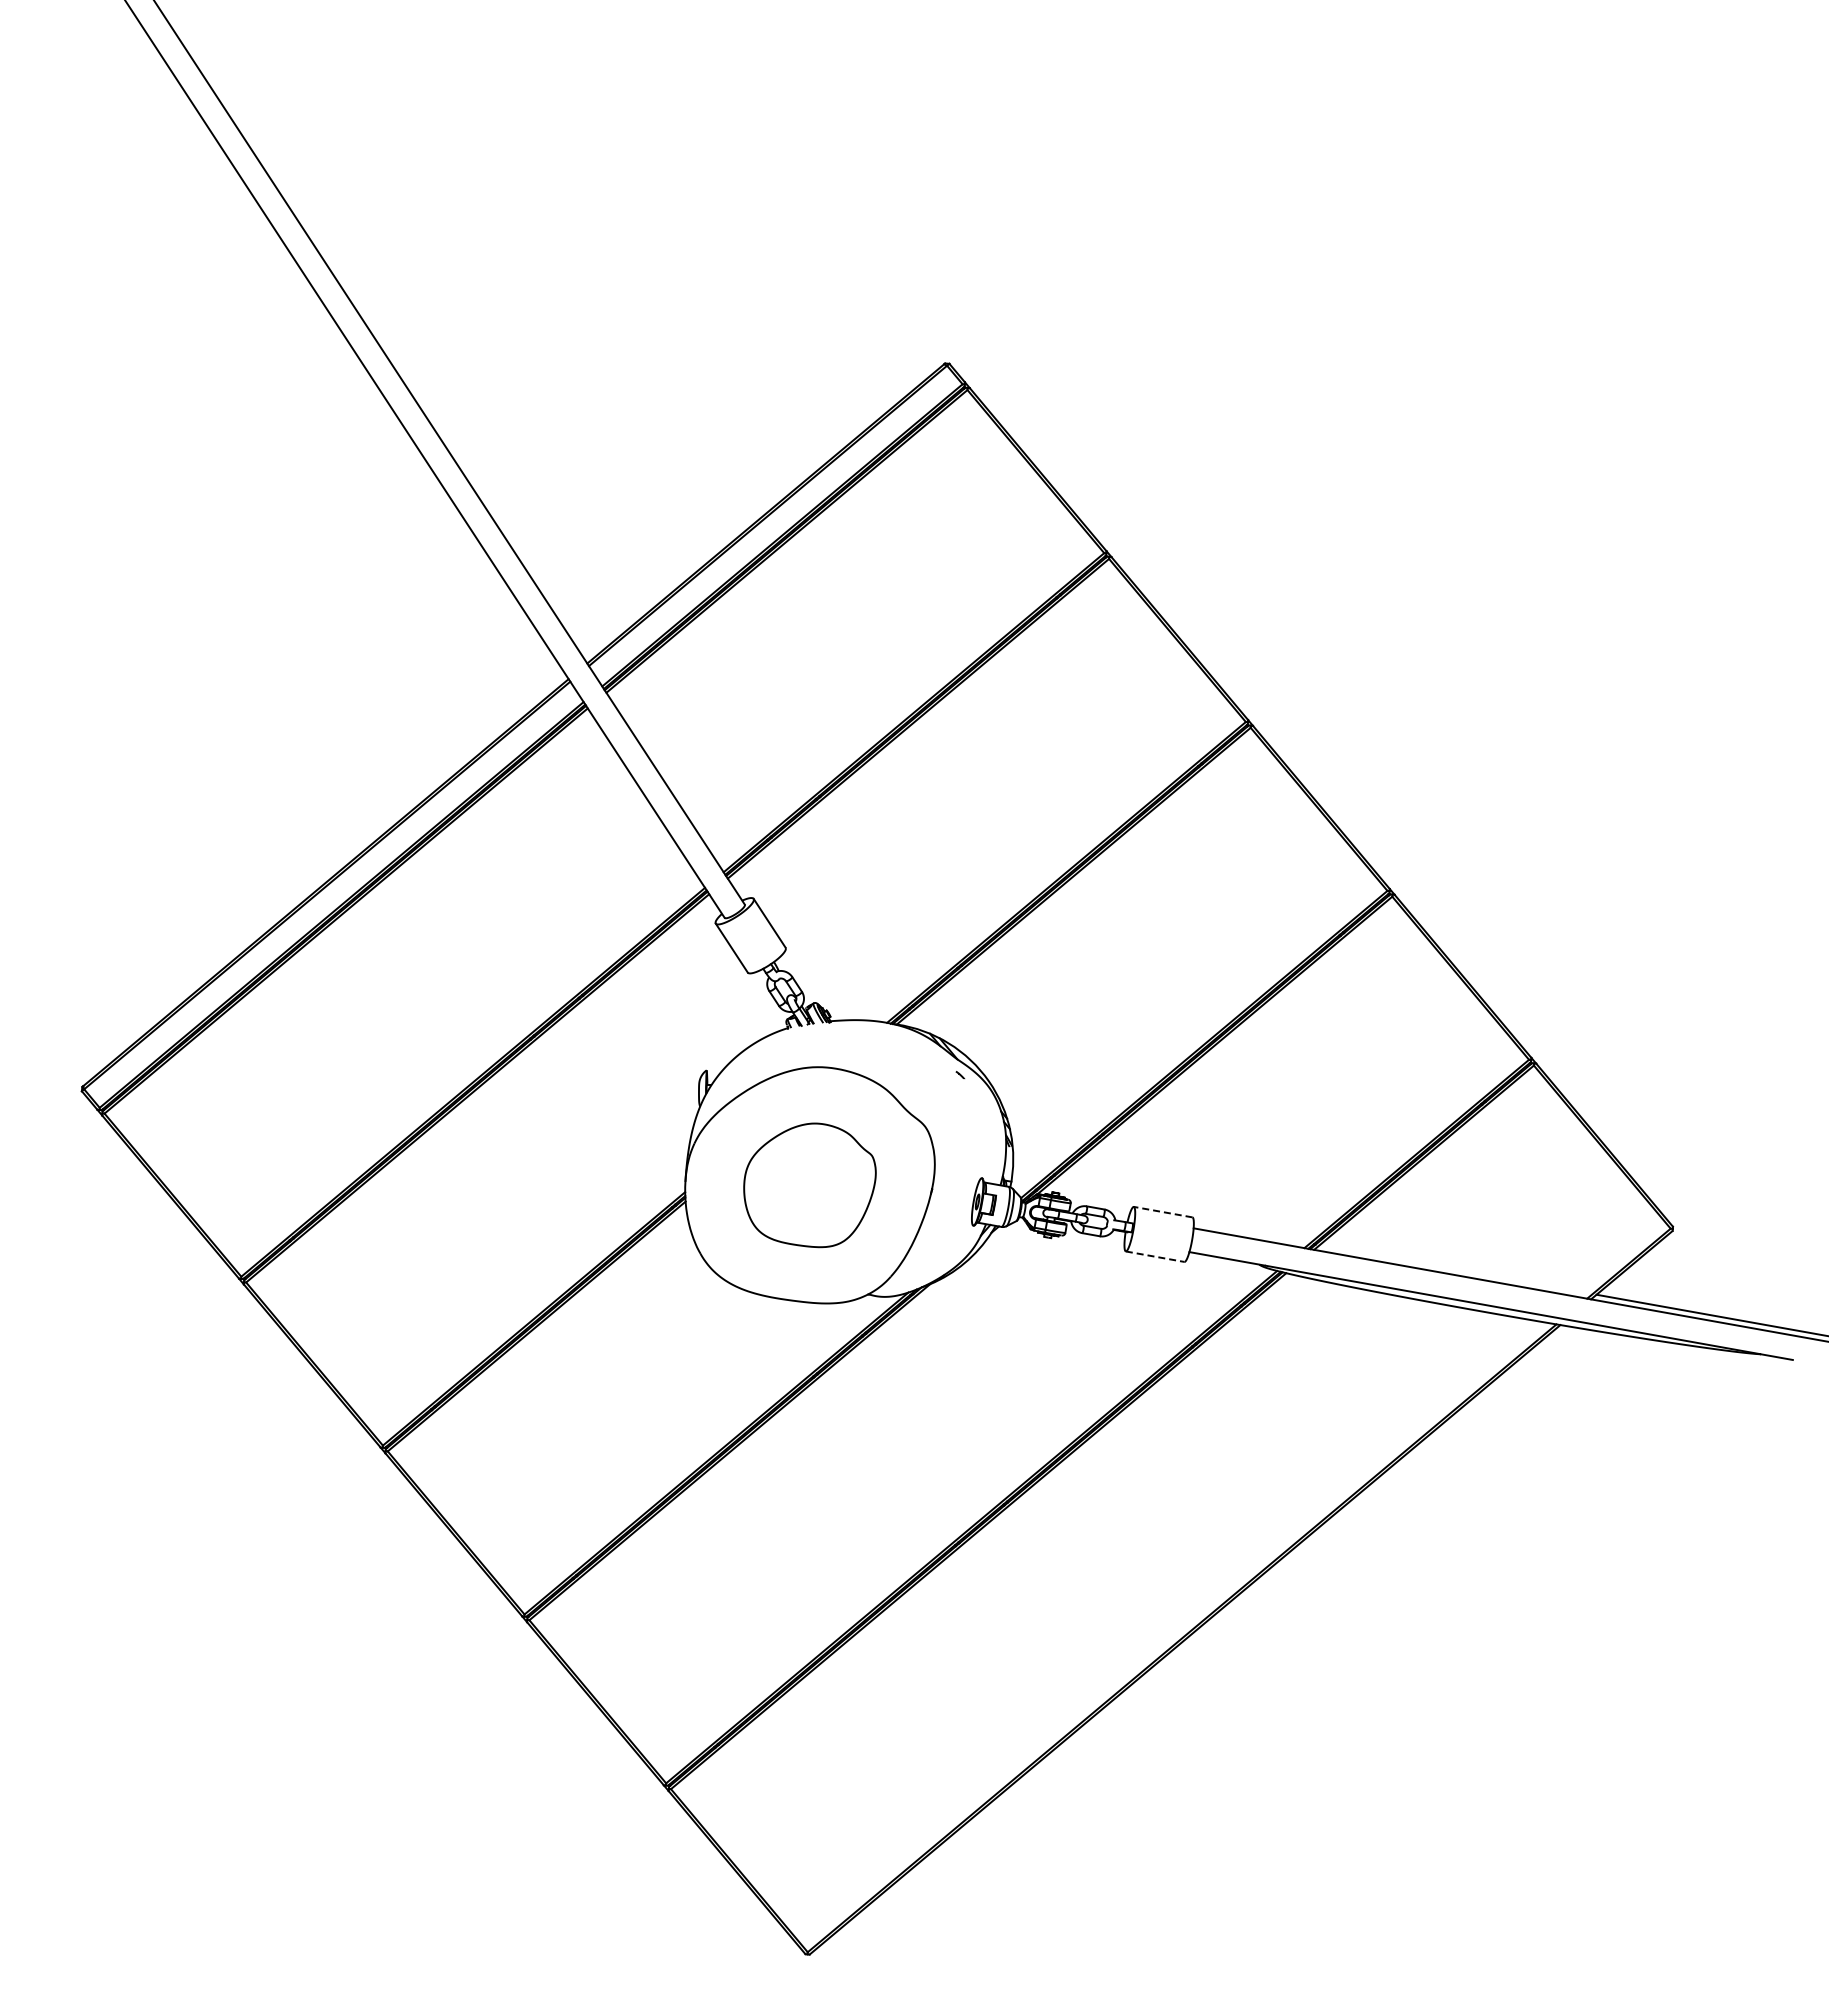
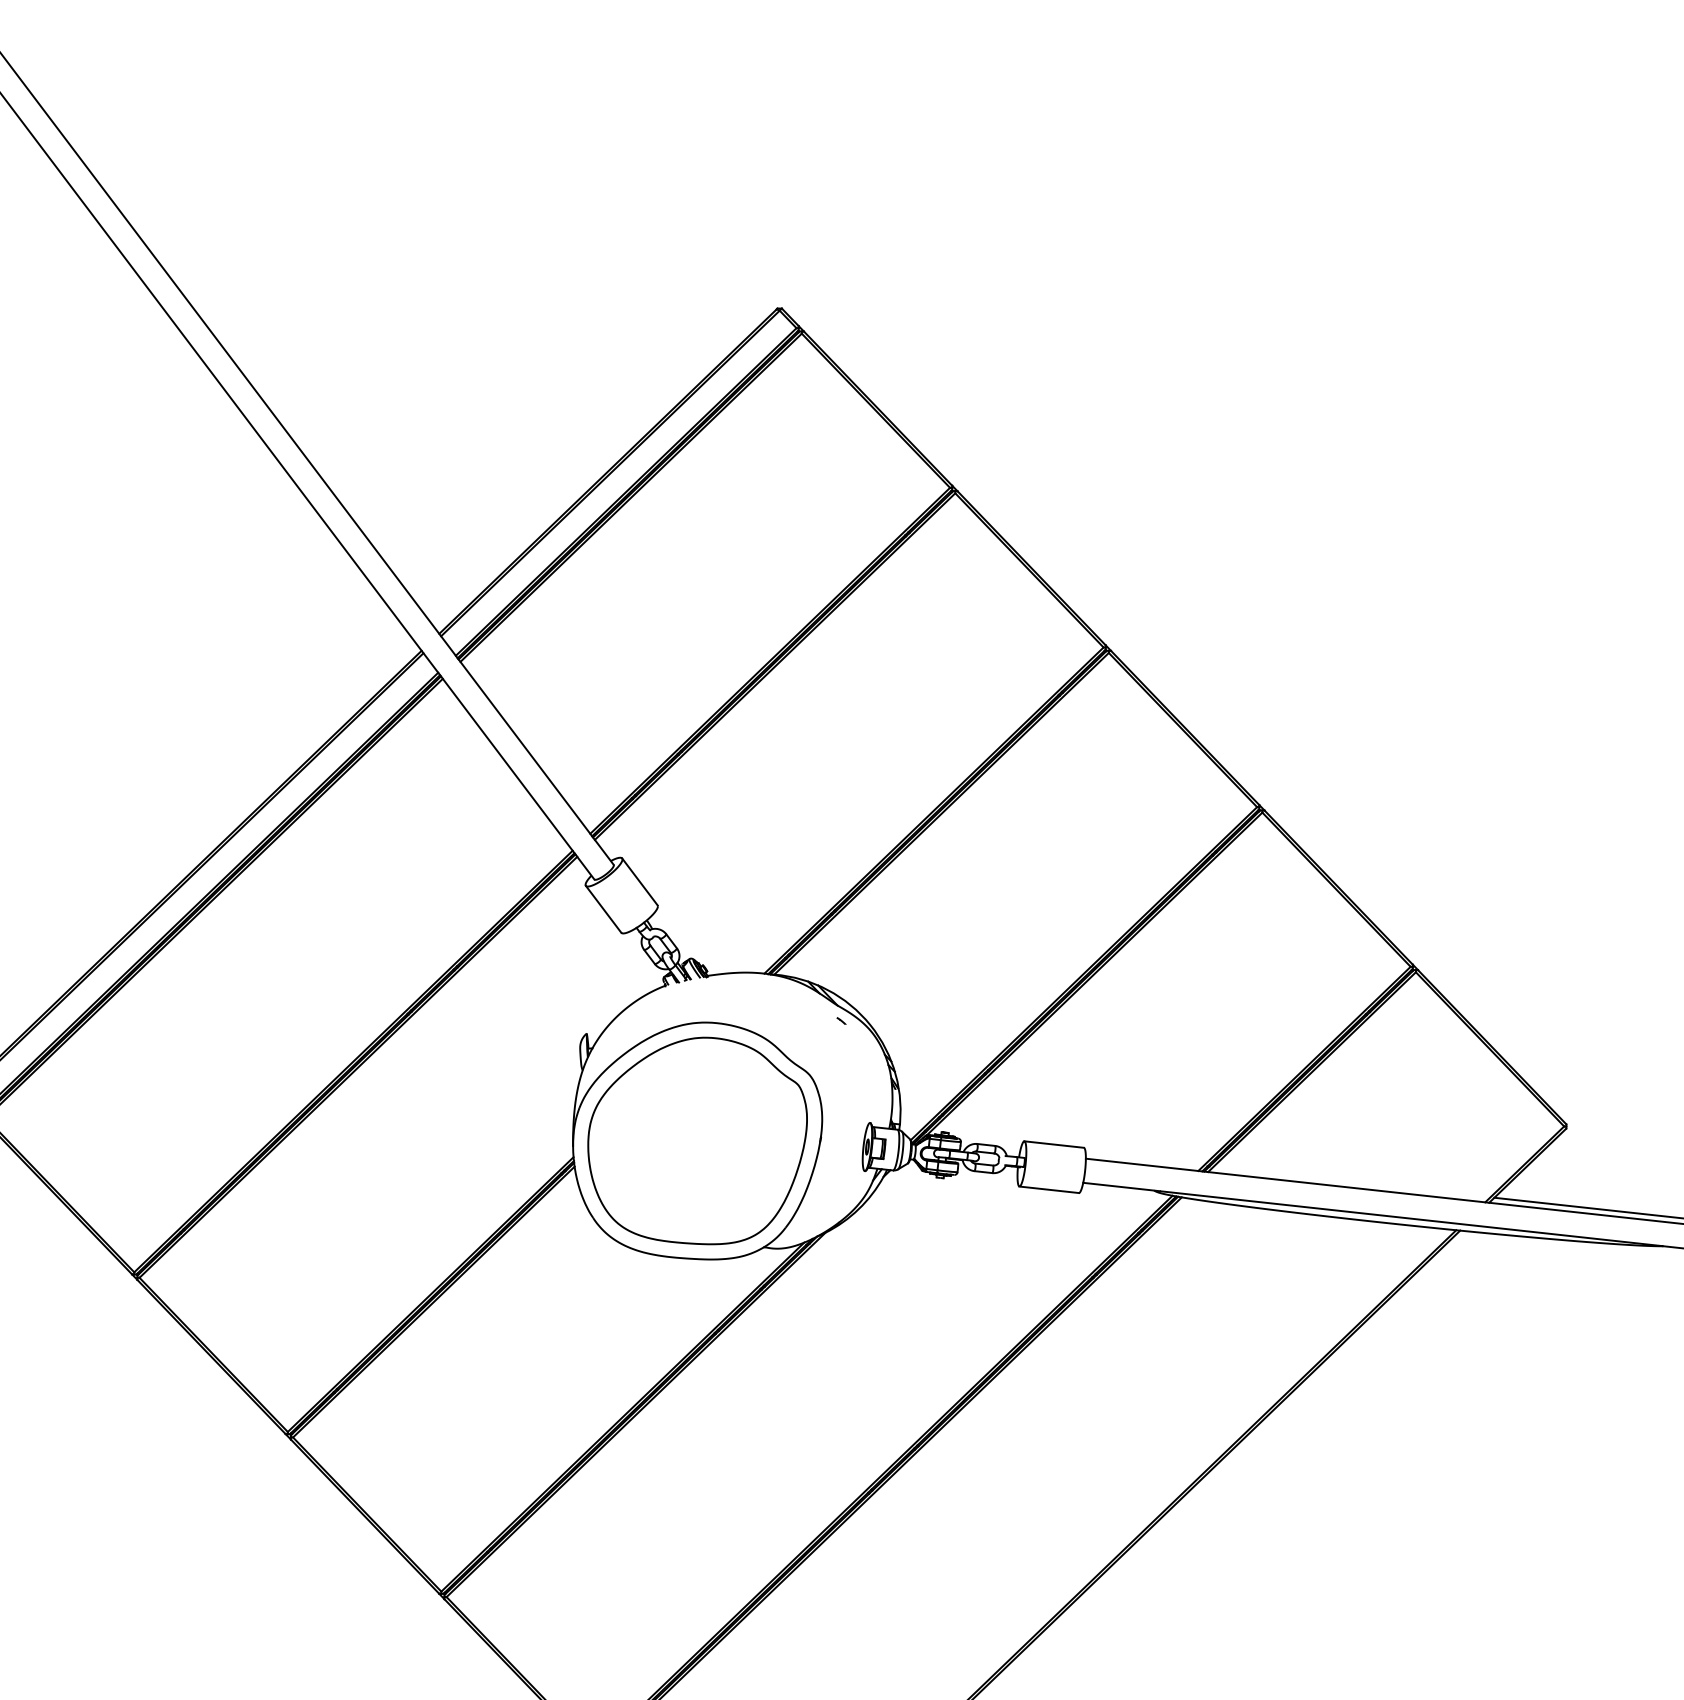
part: (809, 1185) -> (697, 1142), size x1.67
line: (1163, 1212) -> (1054, 1144), dashed -> solid
line: (1155, 1256) -> (1049, 1189), dashed -> solid

